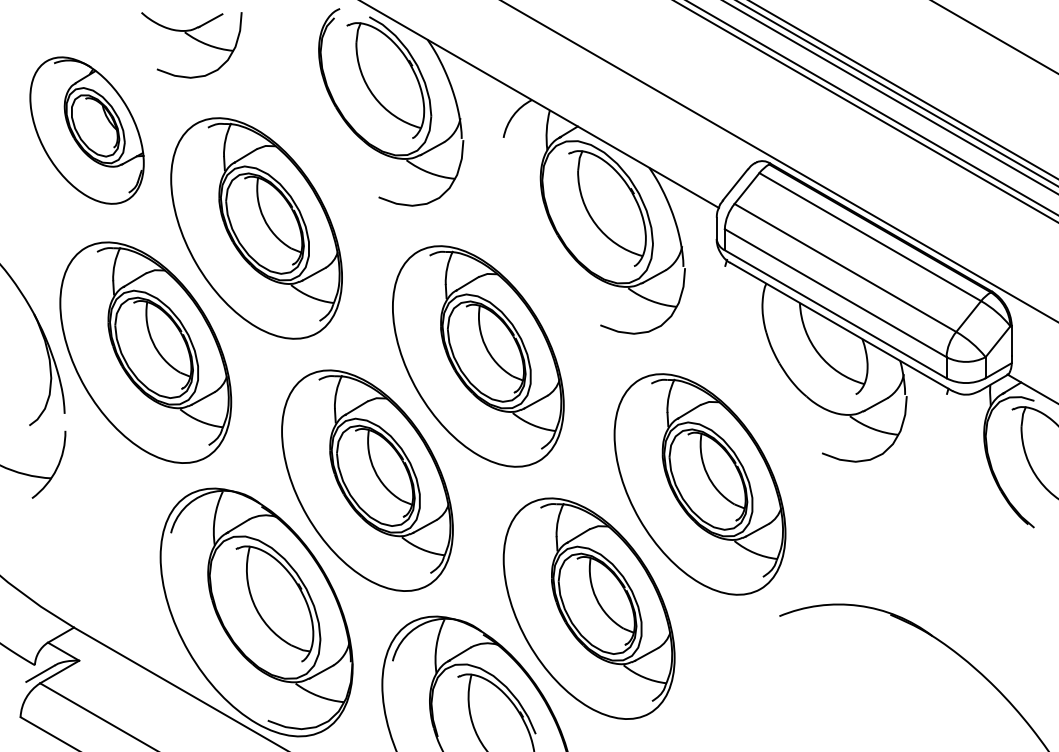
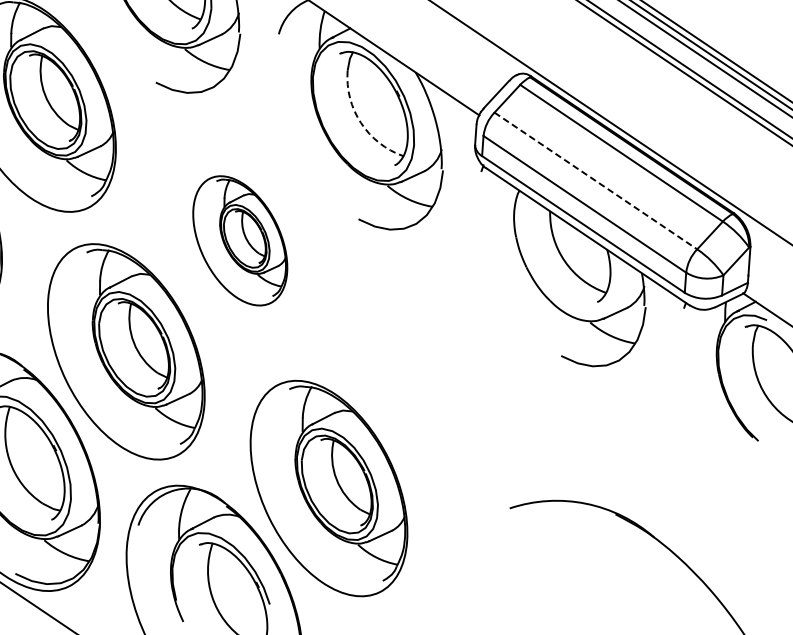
arc: (595, 224) -> (360, 122), solid -> dashed
line: (845, 268) -> (595, 181), solid -> dashed
part: (478, 356) -> (240, 240), size x0.6
part: (699, 484) -> (442, 377), removed

